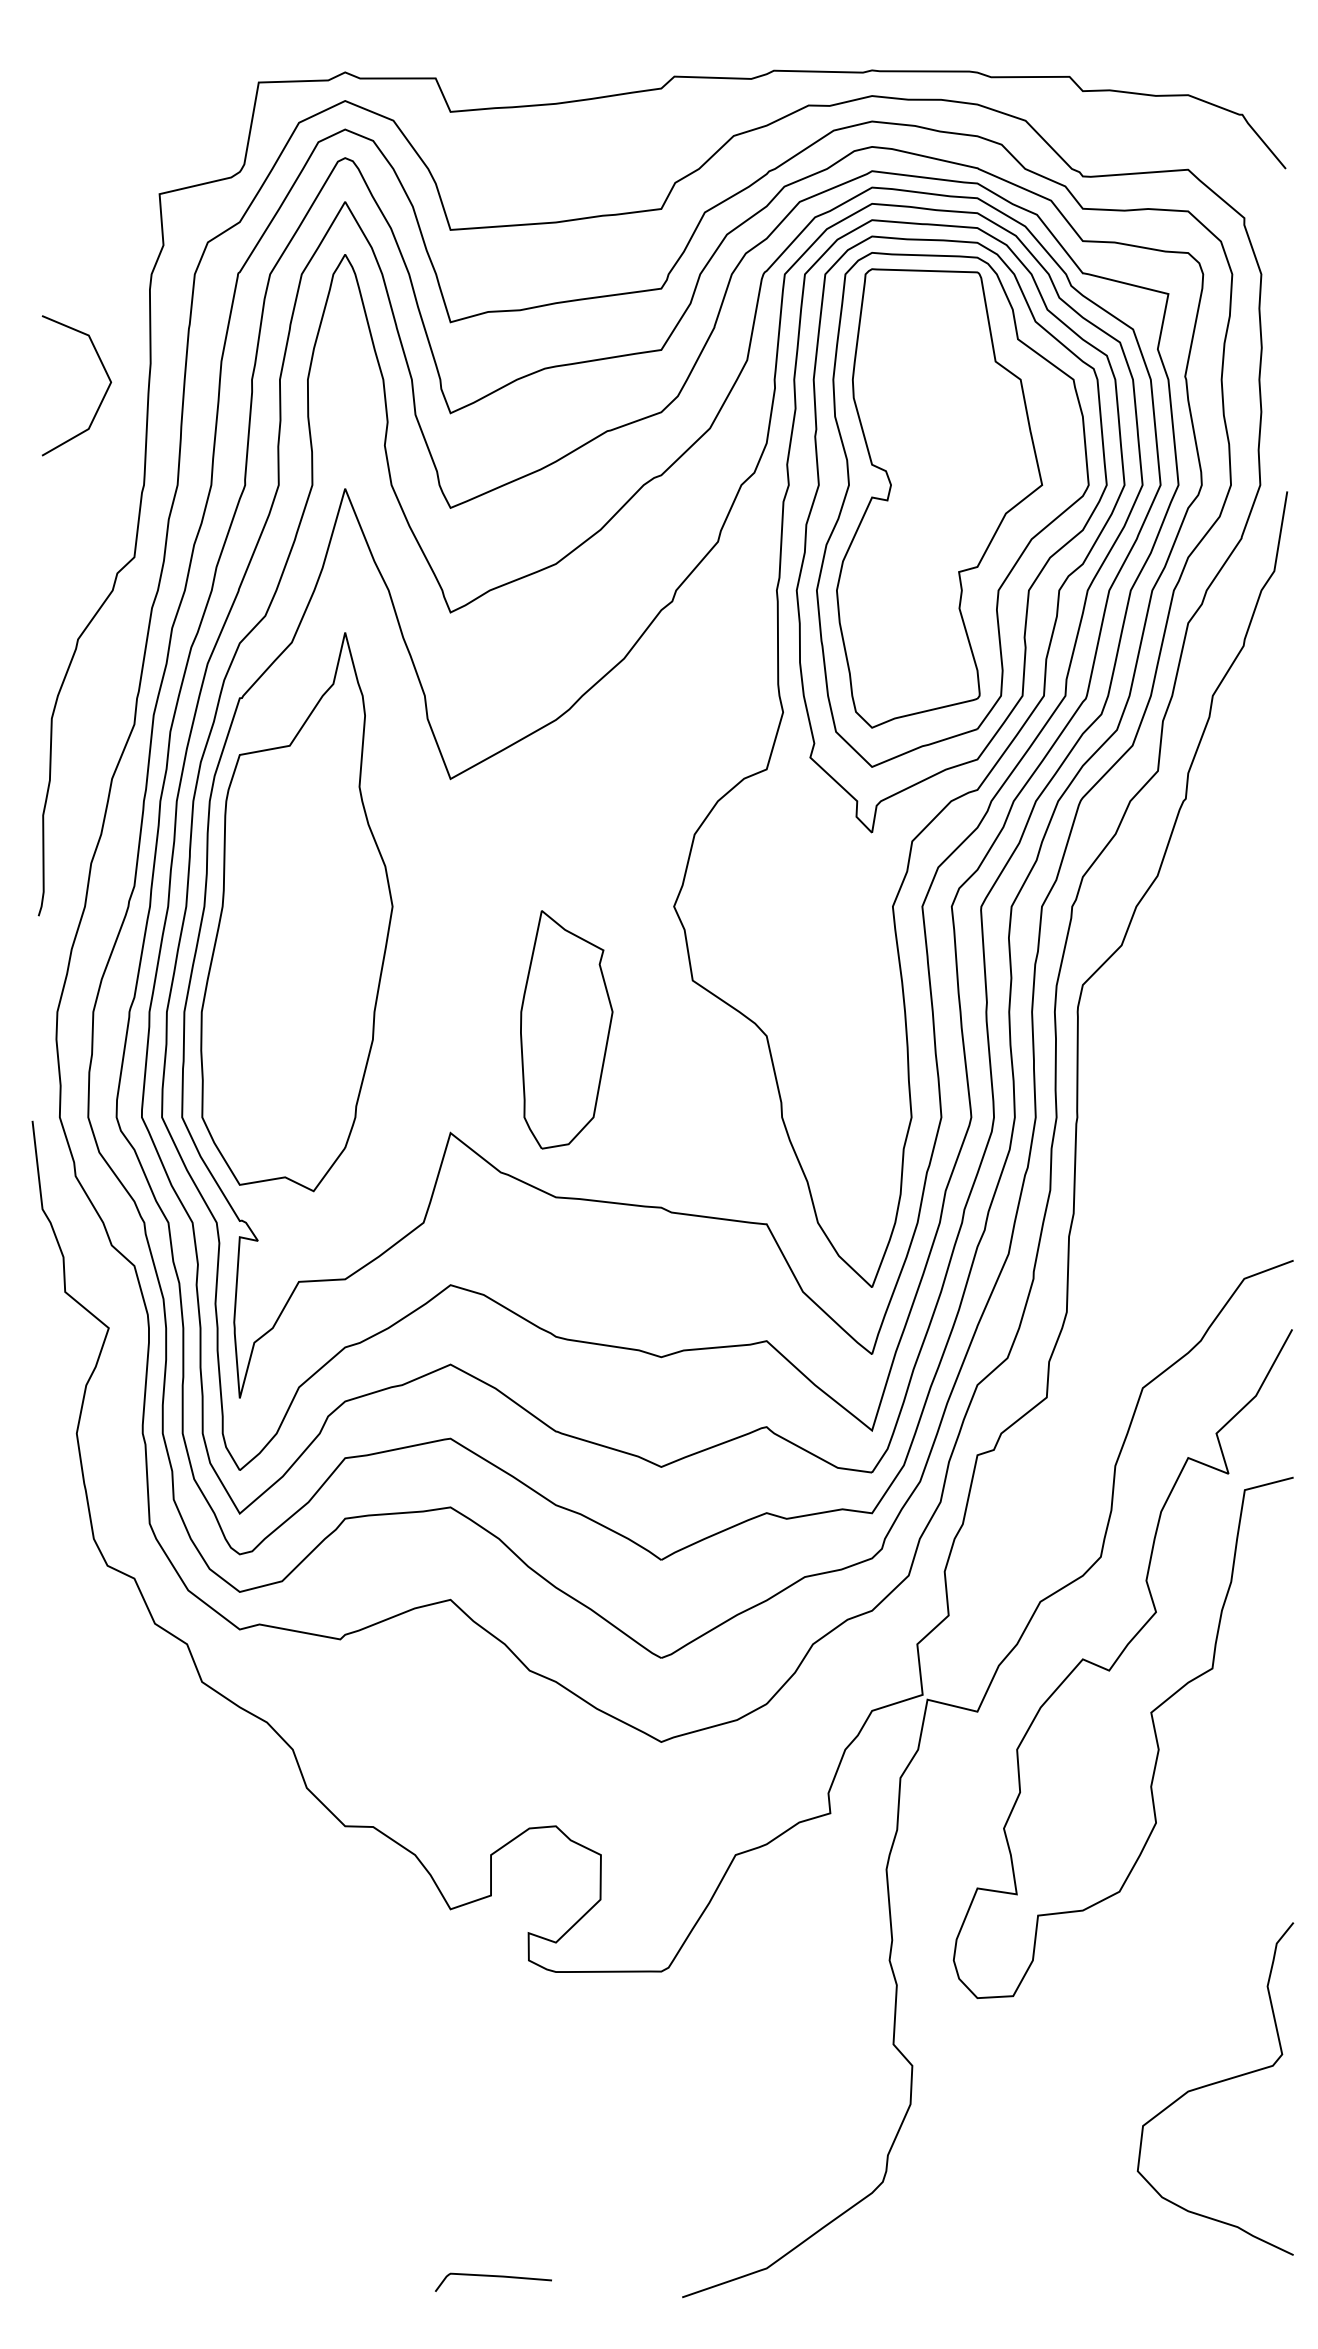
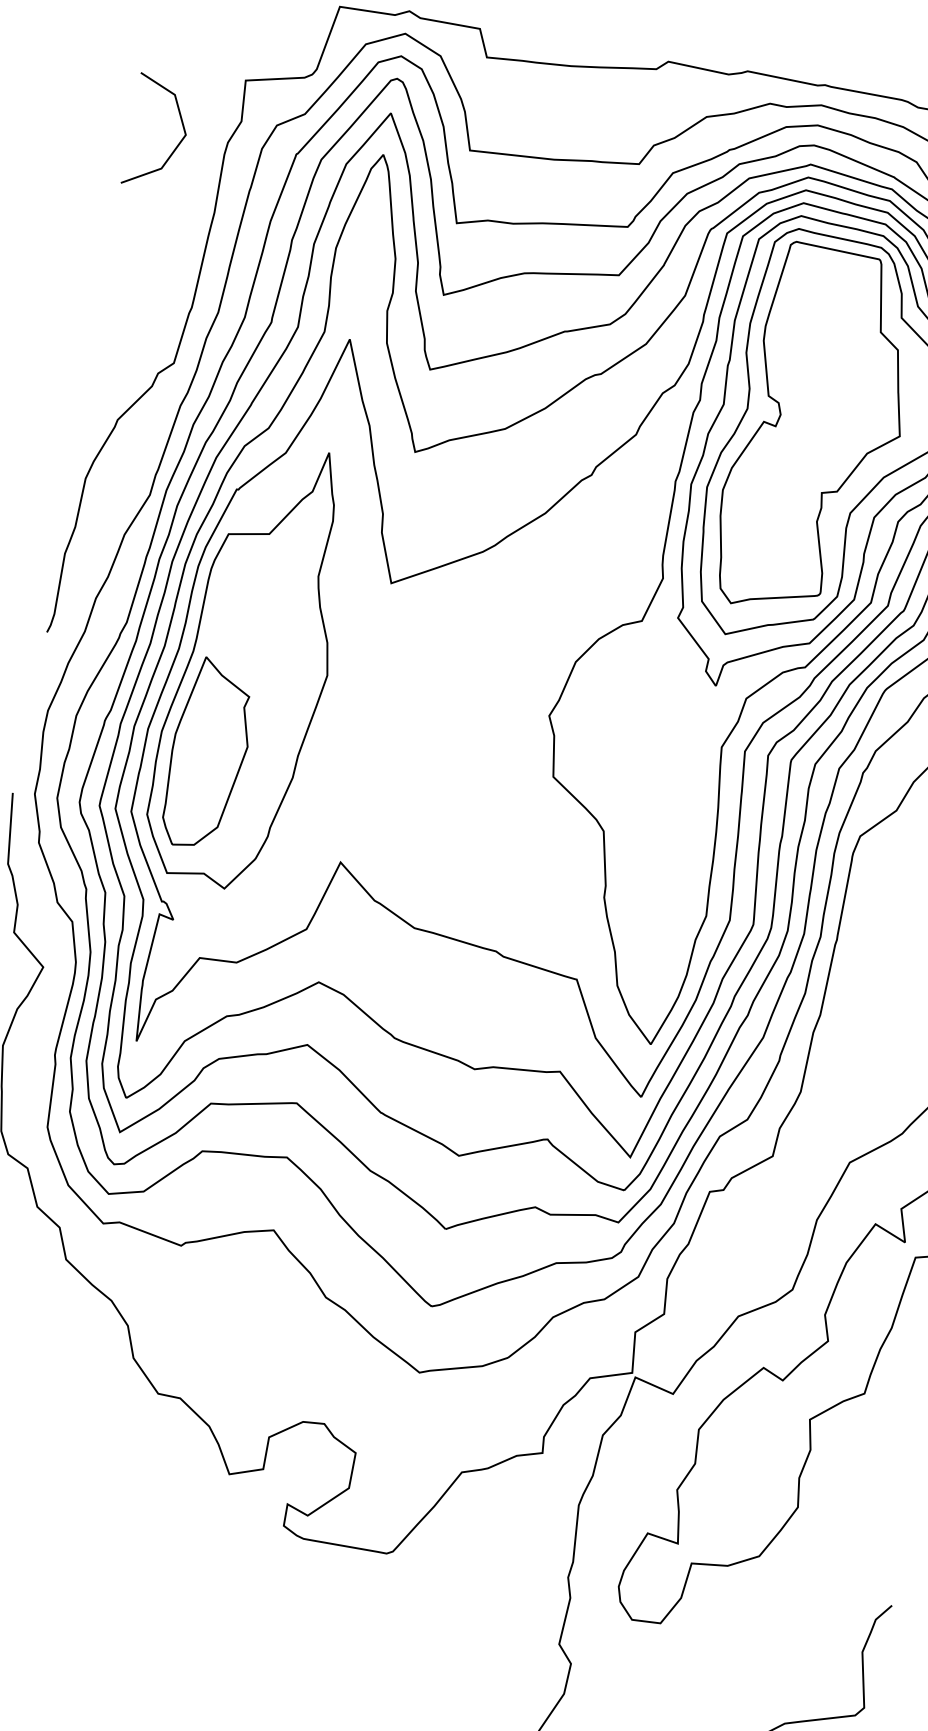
line: (102, 397) -> (176, 145), moved
part: (566, 1029) -> (208, 754), moved

